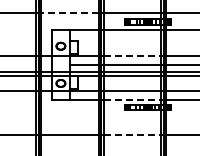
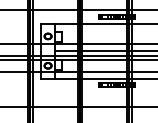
line: (69, 13) -> (54, 10), dashed -> solid
line: (132, 56) -> (104, 44), dashed -> solid
line: (132, 99) -> (104, 78), dashed -> solid
line: (132, 134) -> (104, 106), dashed -> solid

